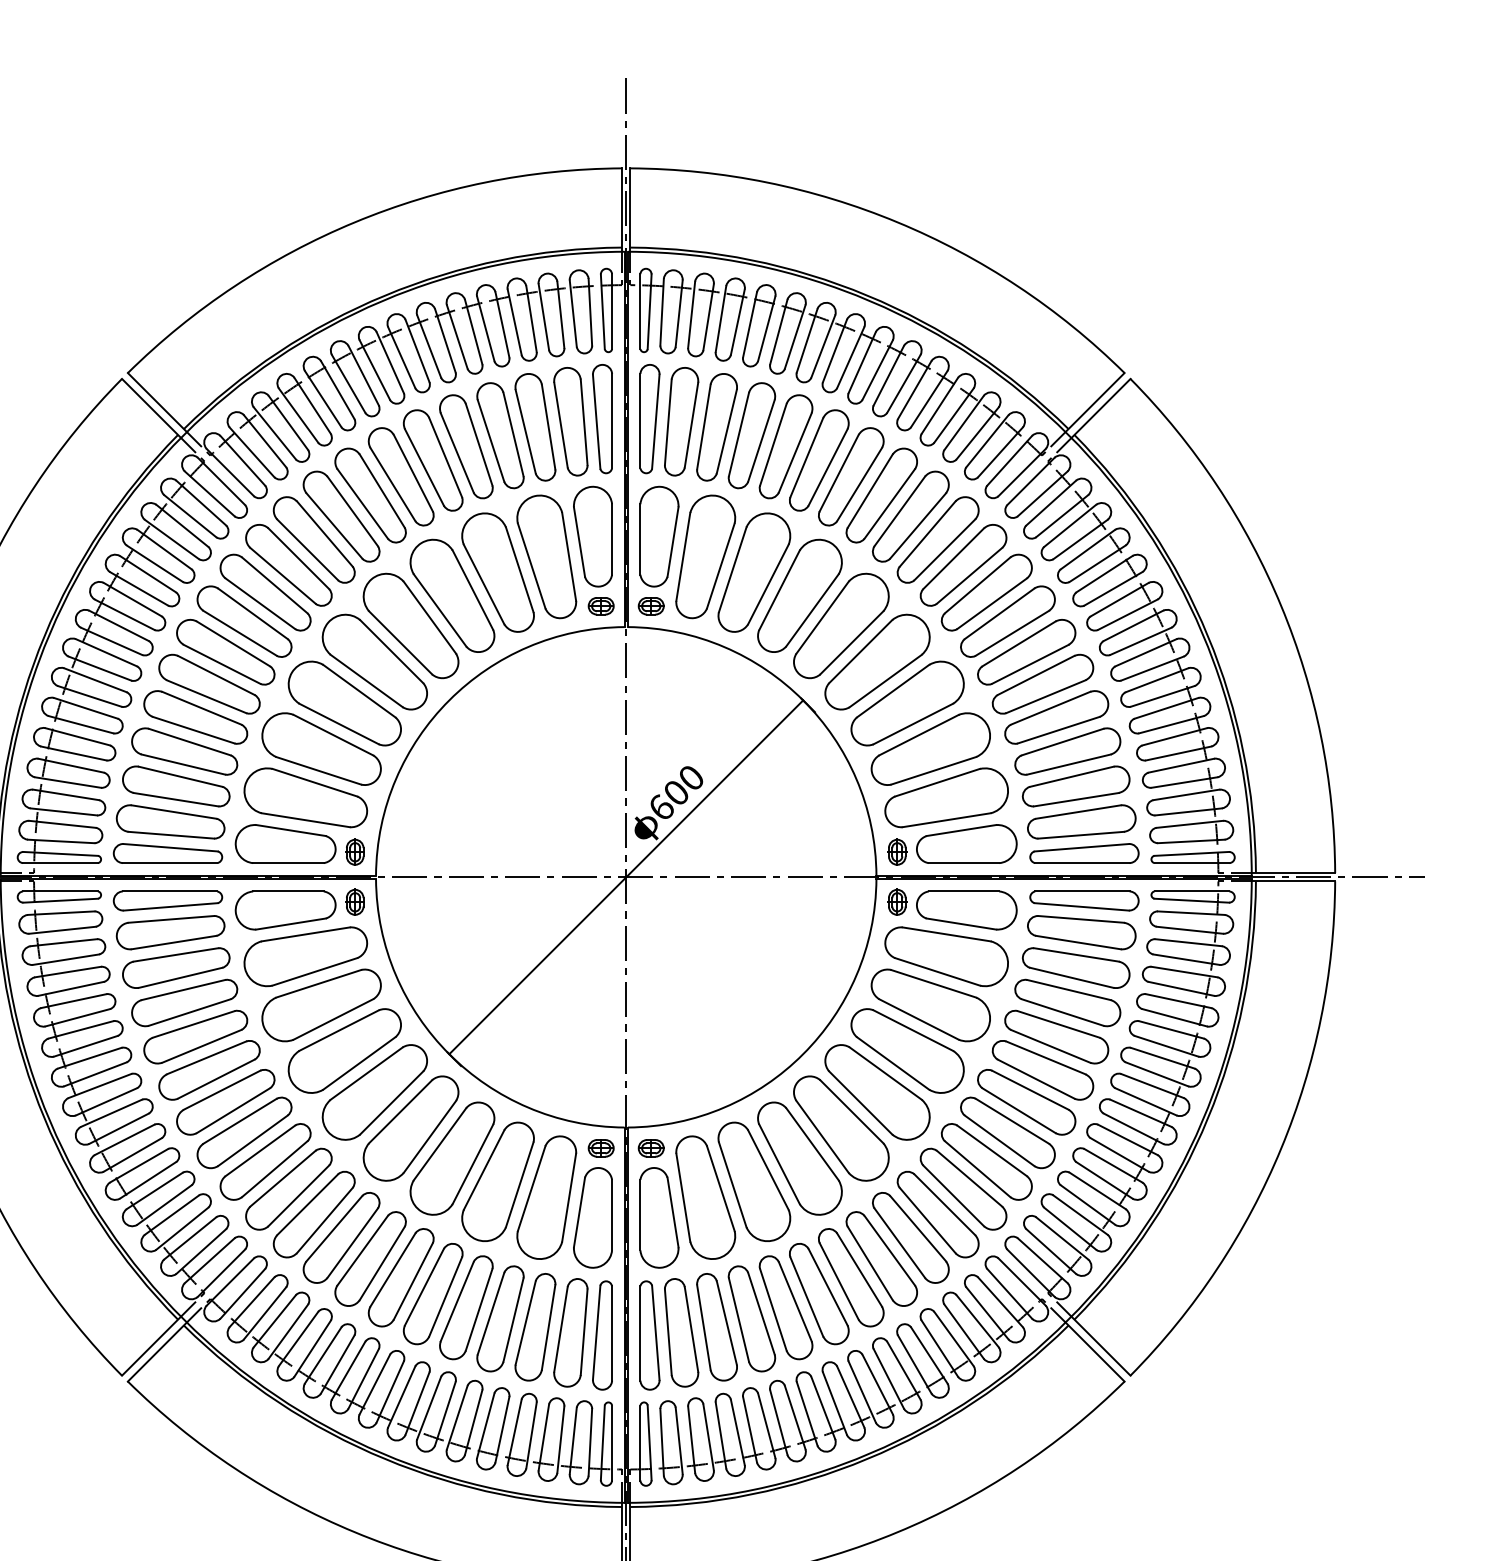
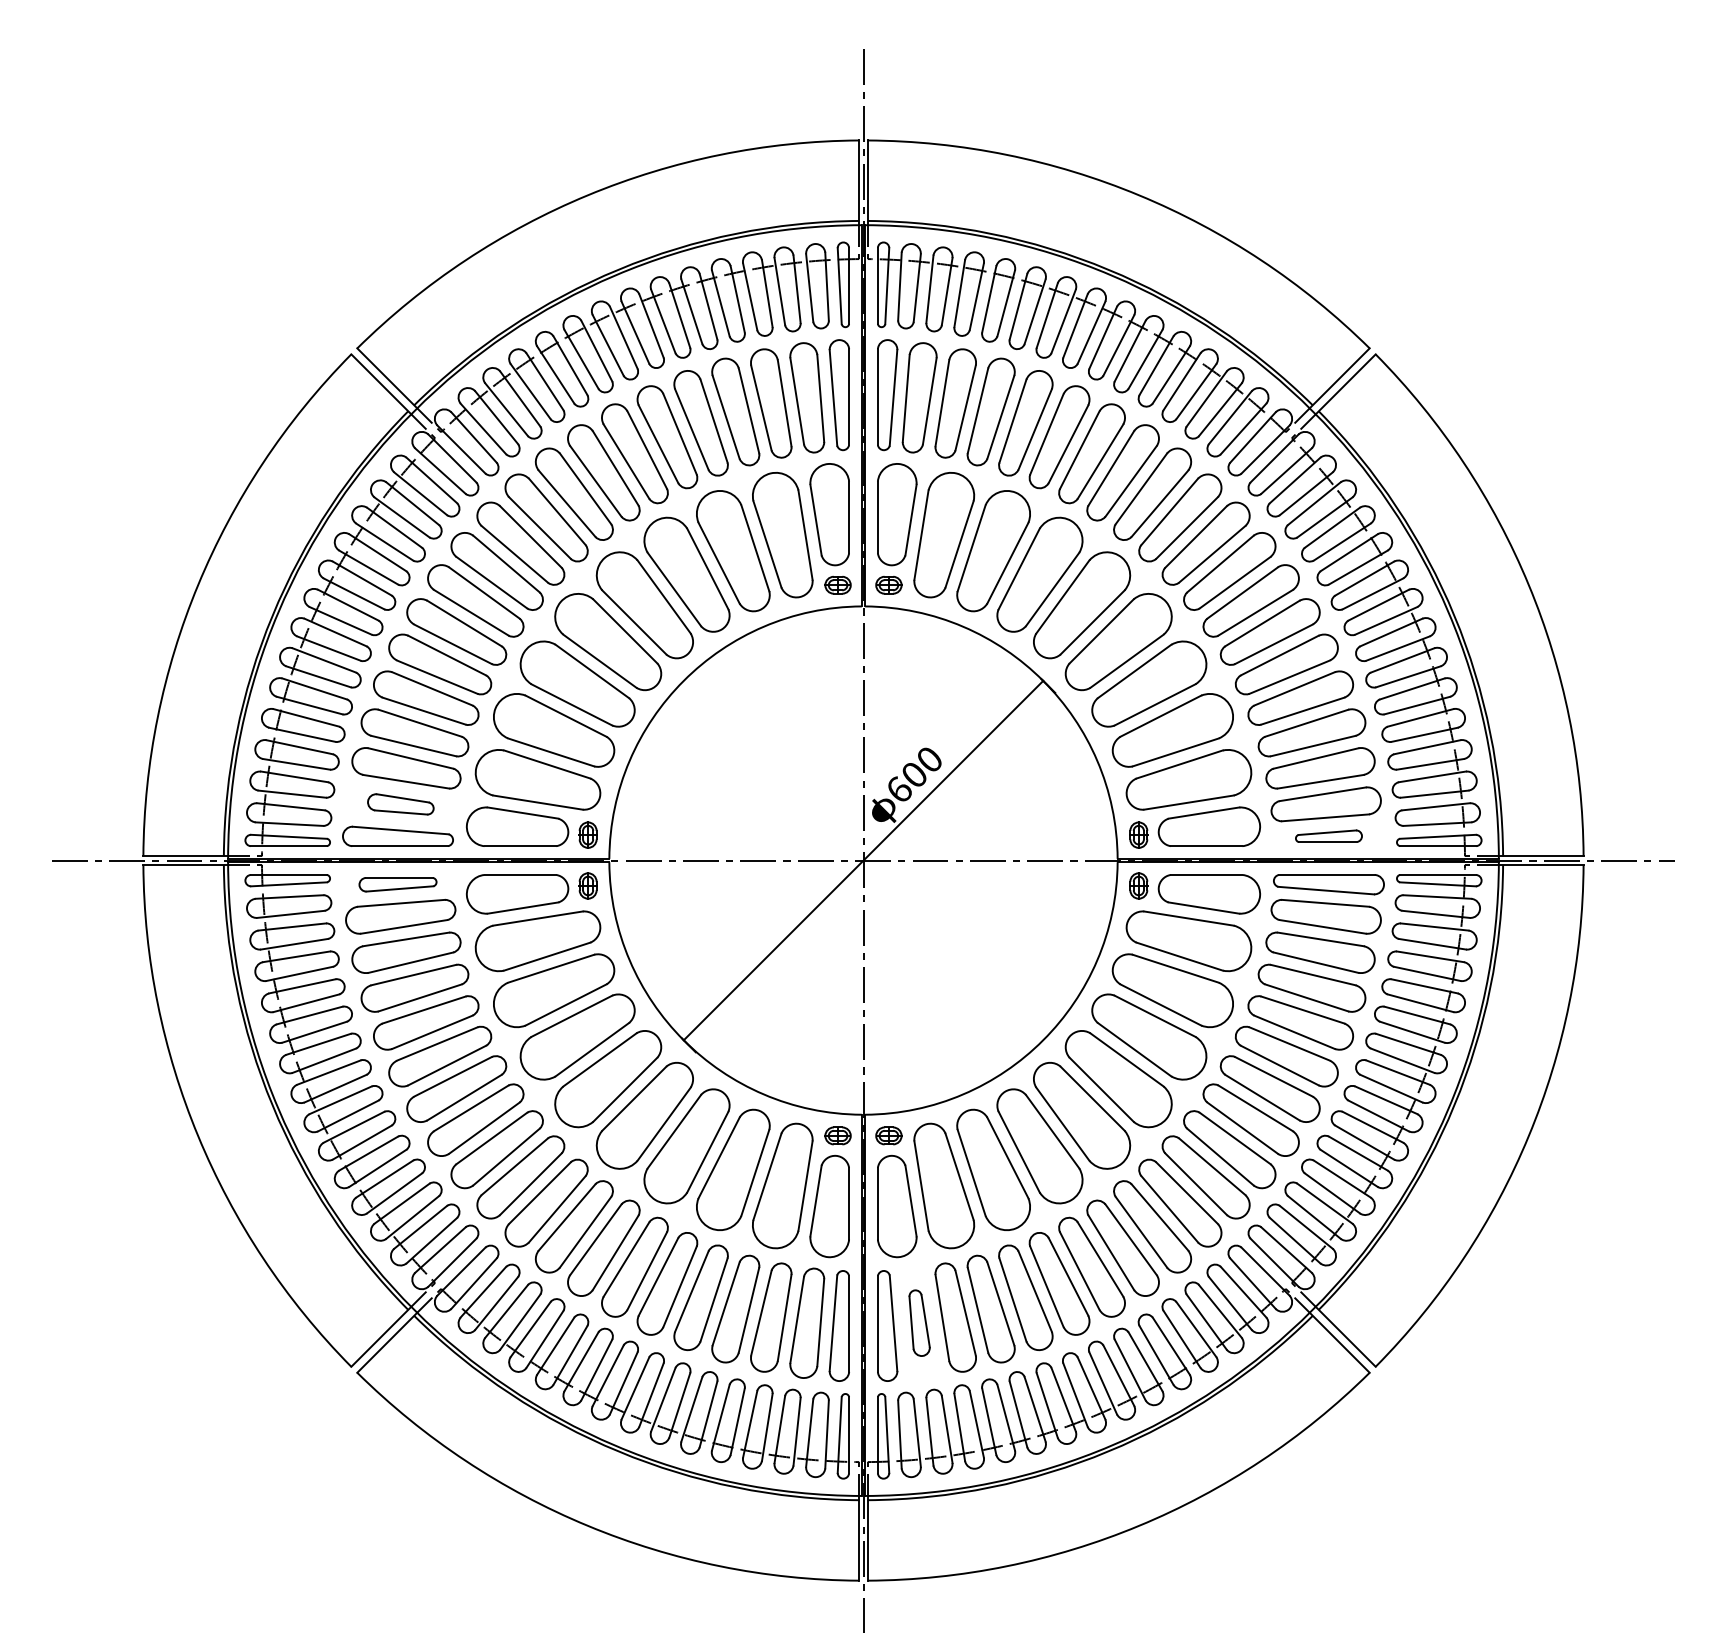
part: (170, 822) -> (400, 804), size x0.6
part: (1084, 852) -> (1328, 835), size x0.6
part: (167, 900) -> (397, 884), size x0.7
part: (681, 1332) -> (919, 1322), size x0.6

